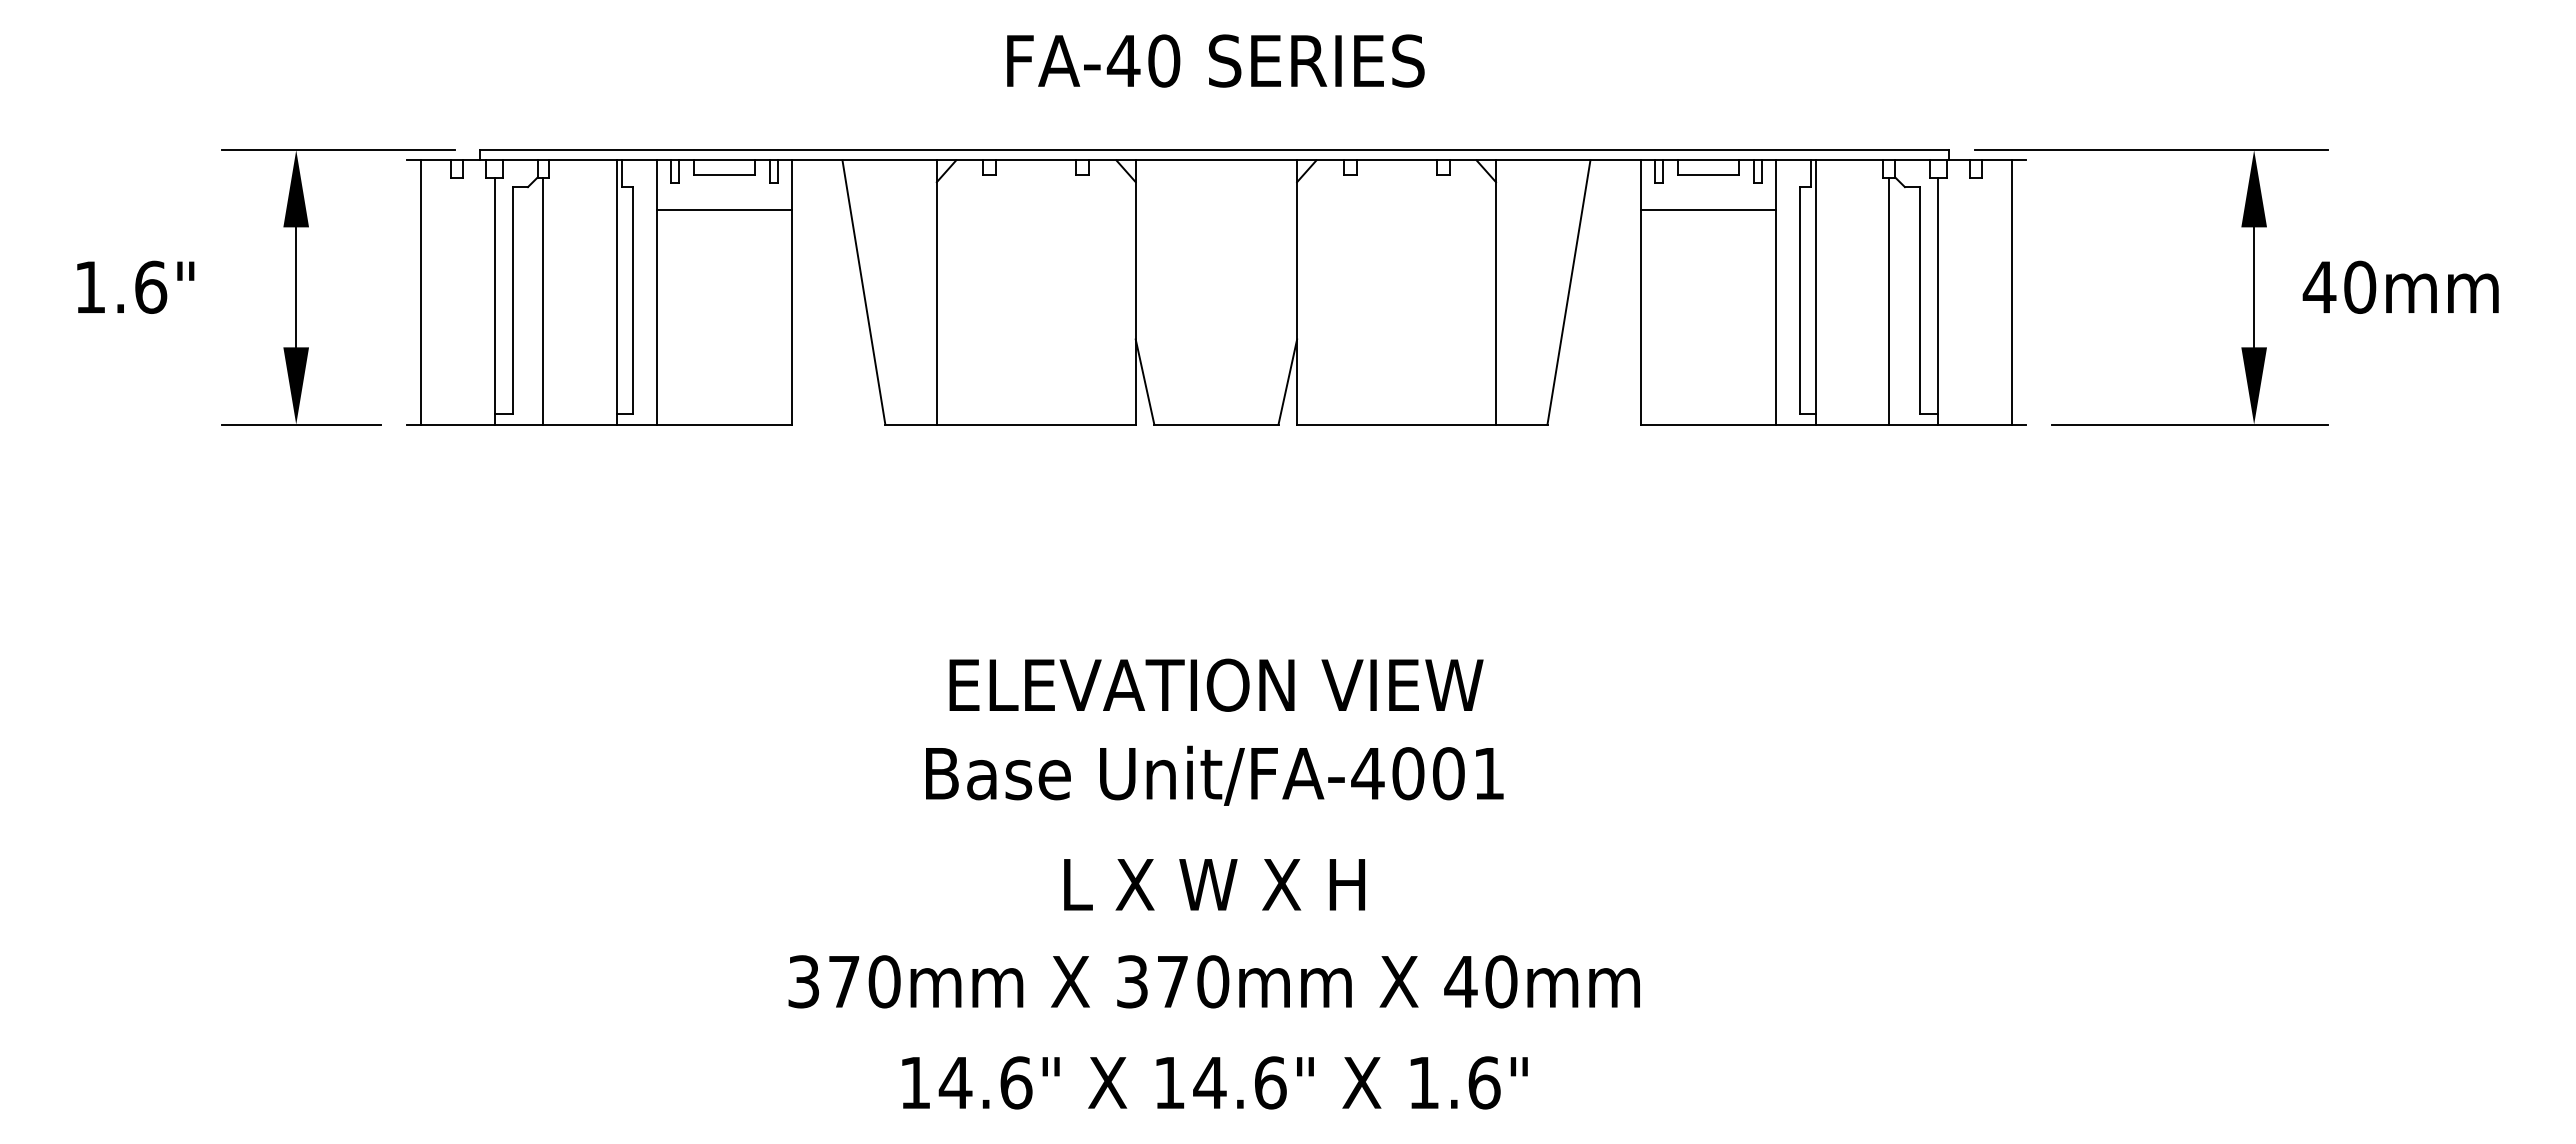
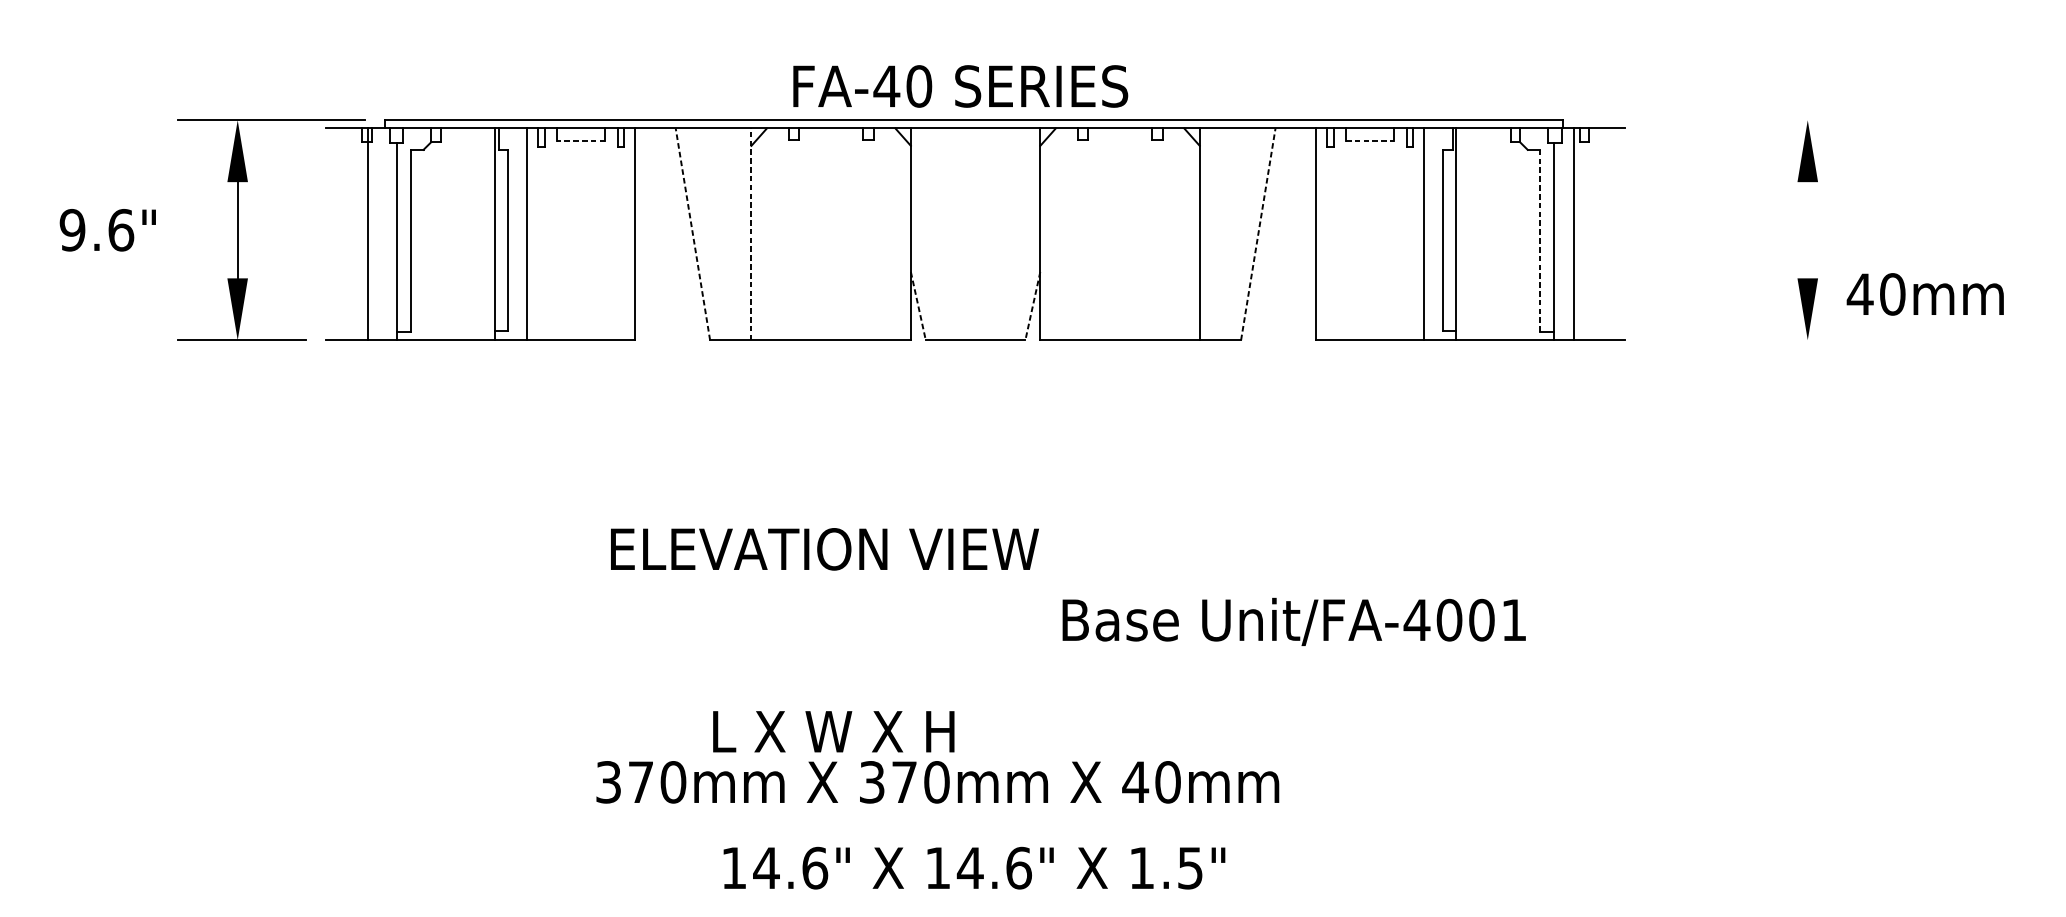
text: (1215, 60) -> (960, 86), moved
line: (2151, 150) -> (1725, 120), removed
line: (723, 175) -> (580, 140), solid -> dashed
line: (1708, 175) -> (1370, 140), solid -> dashed
line: (724, 209) -> (581, 167), removed
line: (1708, 209) -> (1370, 167), removed
text: (90, 286) -> (72, 229), 1.6" -> 9.6"
text: (2400, 286) -> (1925, 293), moved
line: (2254, 287) -> (1808, 230), removed
line: (936, 291) -> (751, 233), solid -> dashed
line: (421, 292) -> (367, 234), moved
line: (863, 292) -> (692, 234), solid -> dashed
line: (1568, 292) -> (1257, 234), solid -> dashed
line: (2011, 292) -> (1573, 234), moved
line: (543, 300) -> (435, 240), removed
line: (1889, 300) -> (1515, 240), removed
line: (1920, 300) -> (1540, 240), solid -> dashed
line: (1145, 382) -> (918, 306), solid -> dashed
line: (1287, 382) -> (1032, 306), solid -> dashed
line: (2189, 424) -> (1755, 340), removed
text: (1216, 684) -> (824, 548), moved
text: (1214, 775) -> (1294, 621), moved
text: (1214, 884) -> (833, 731), moved
text: (1213, 981) -> (937, 782), moved
text: (1484, 1082) -> (1190, 867), 1.6" -> 1.5"

